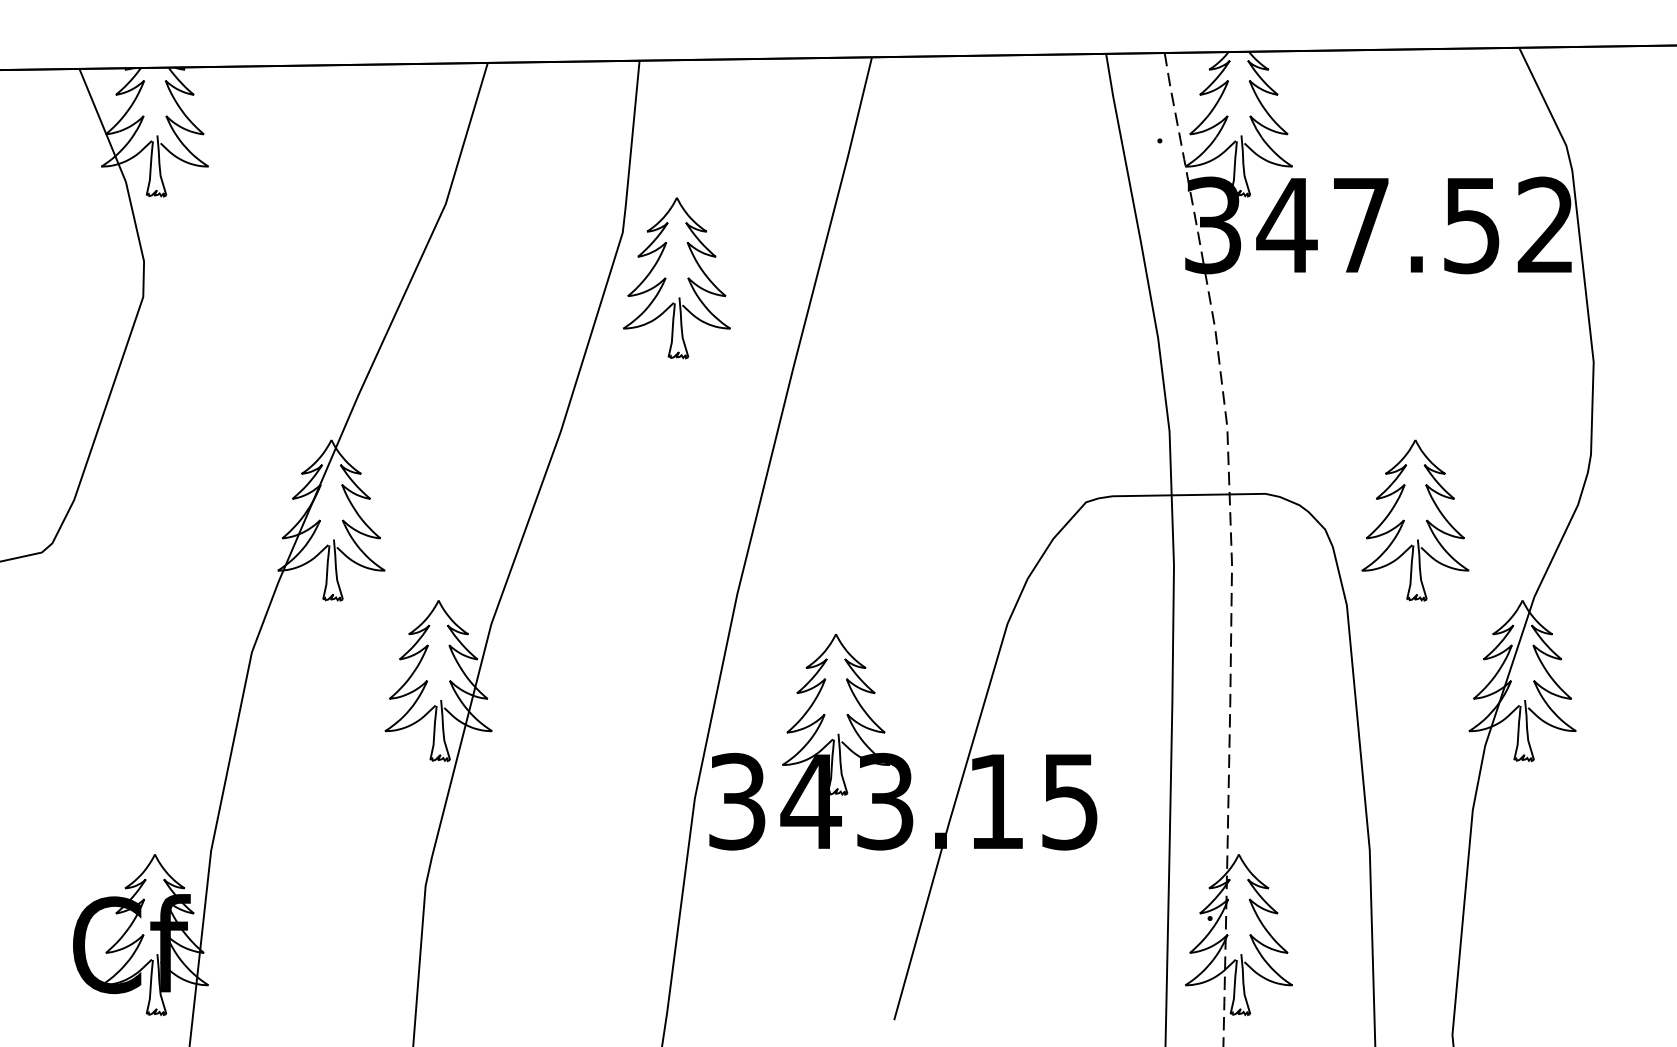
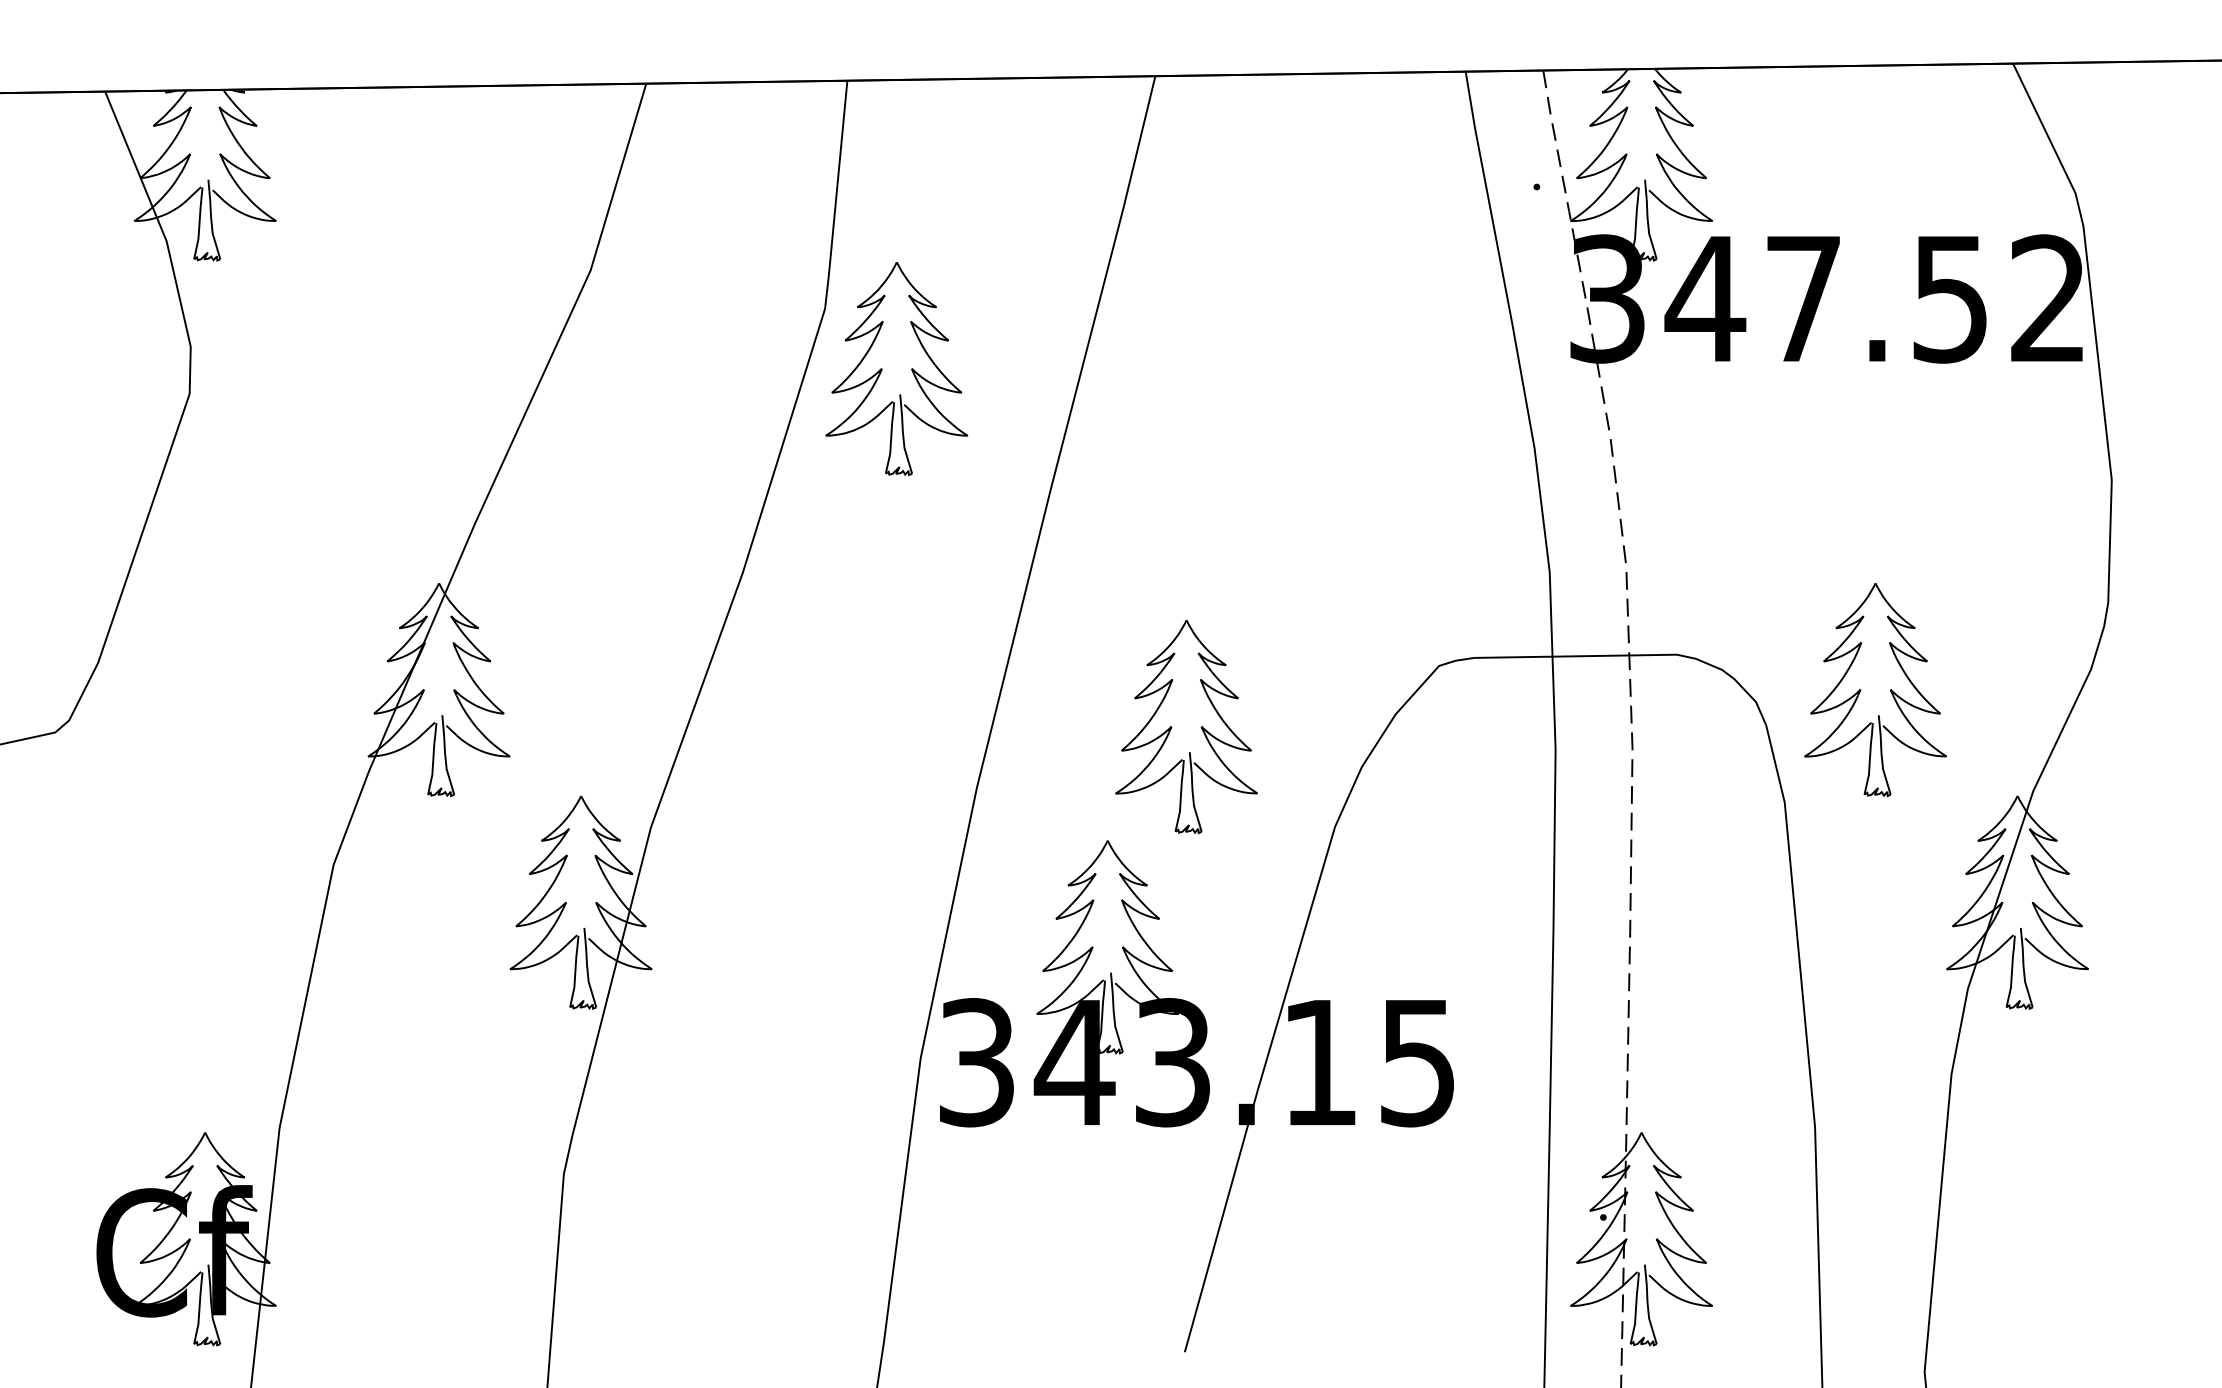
part: (884, 548) -> (1172, 727), added

